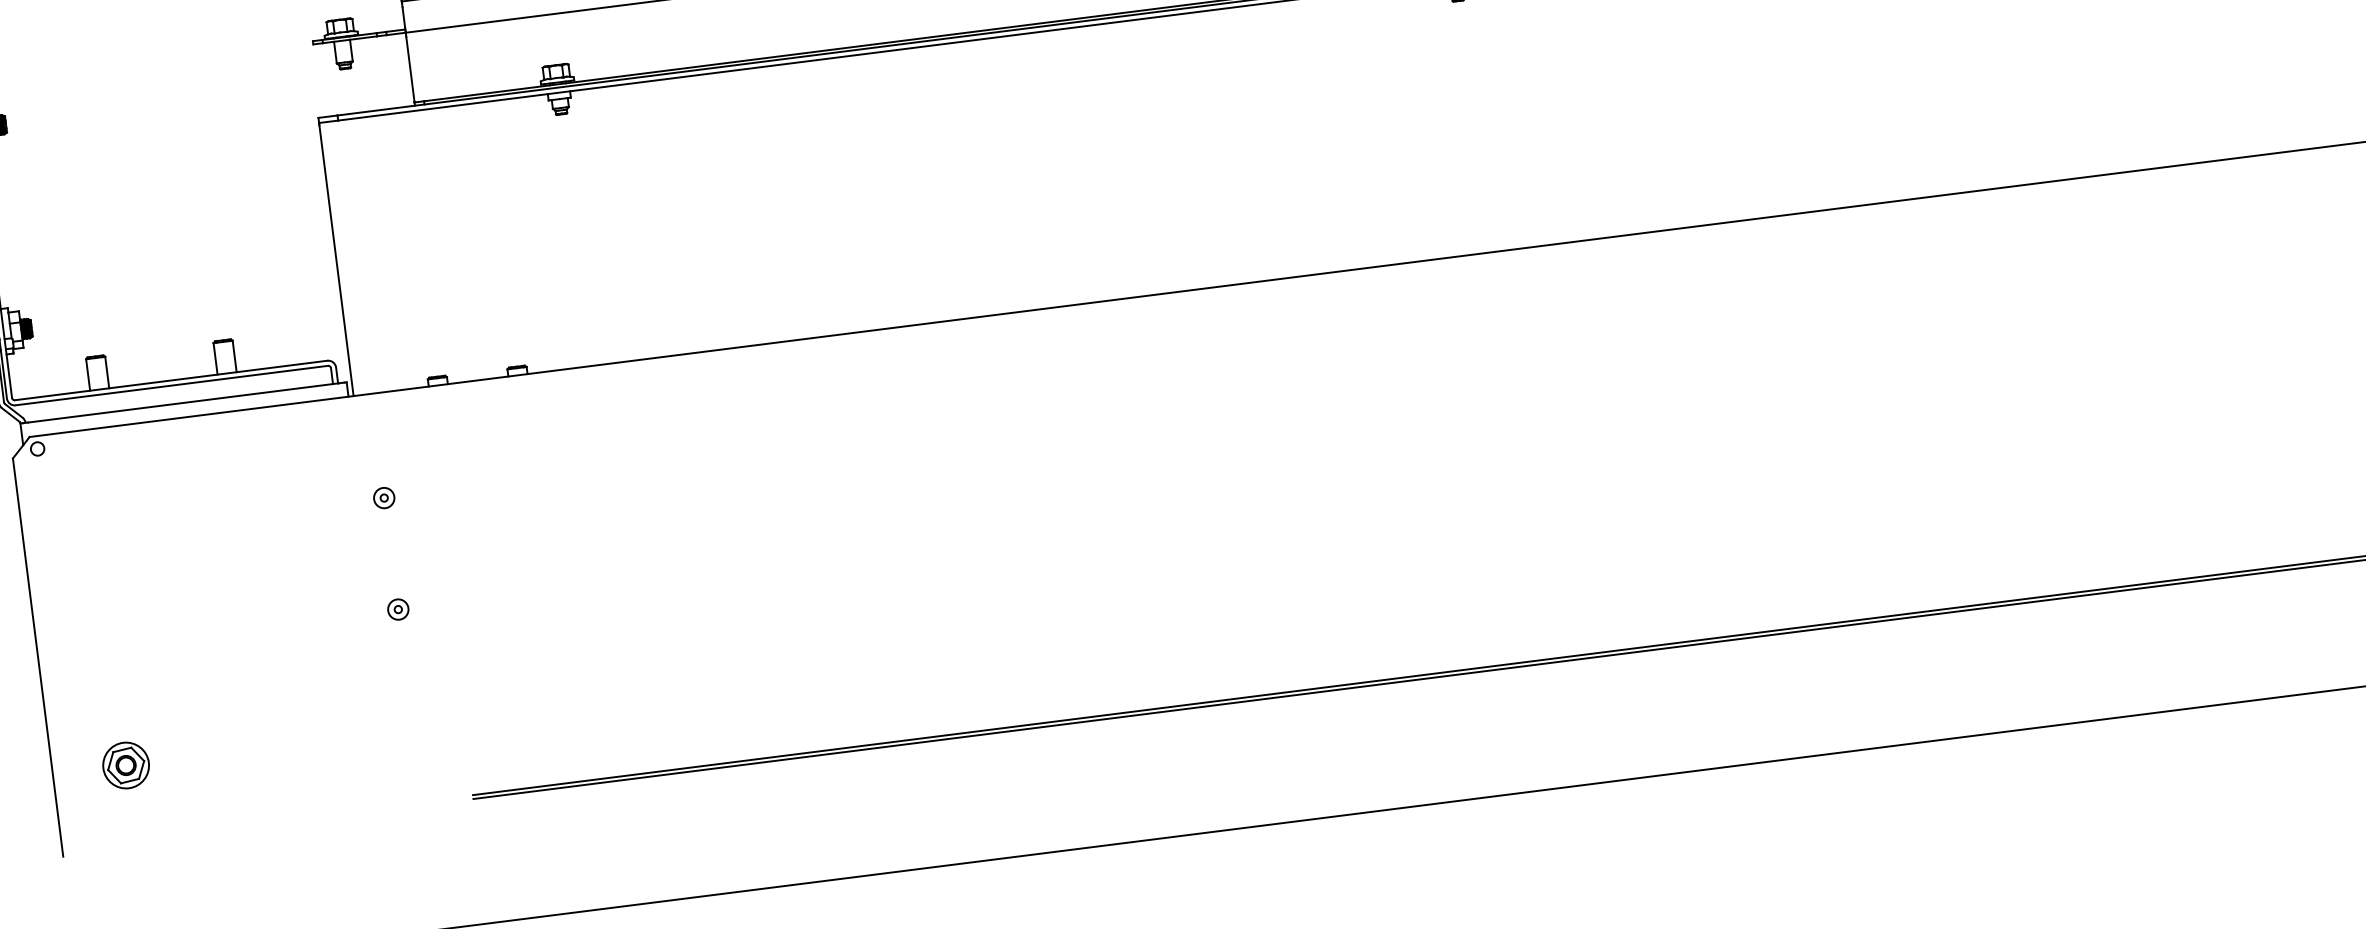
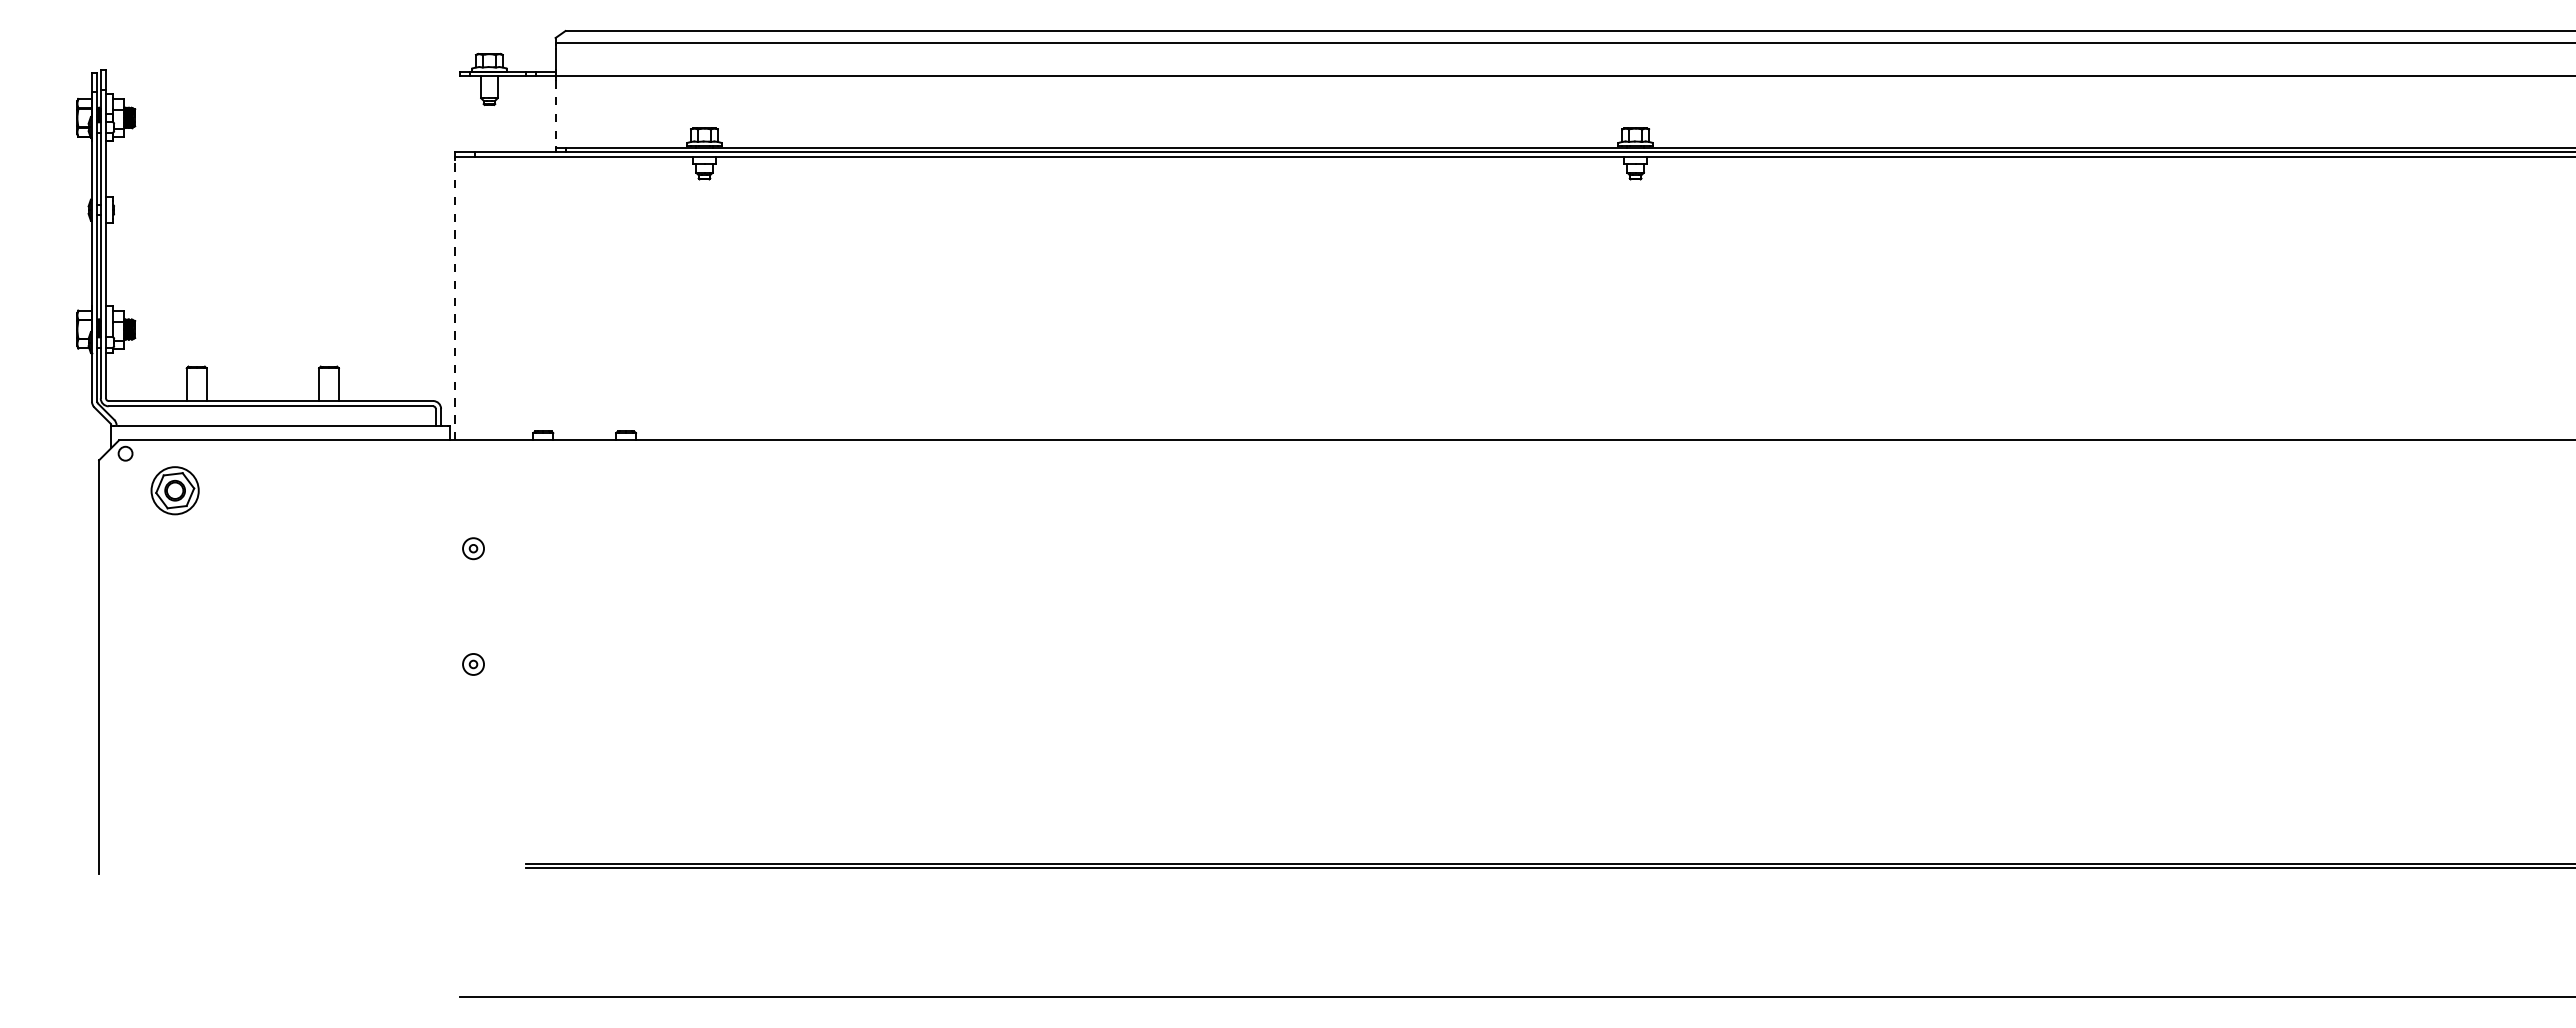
line: (410, 69) -> (555, 113), solid -> dashed
line: (336, 260) -> (455, 299), solid -> dashed
part: (125, 765) -> (174, 490), moved

